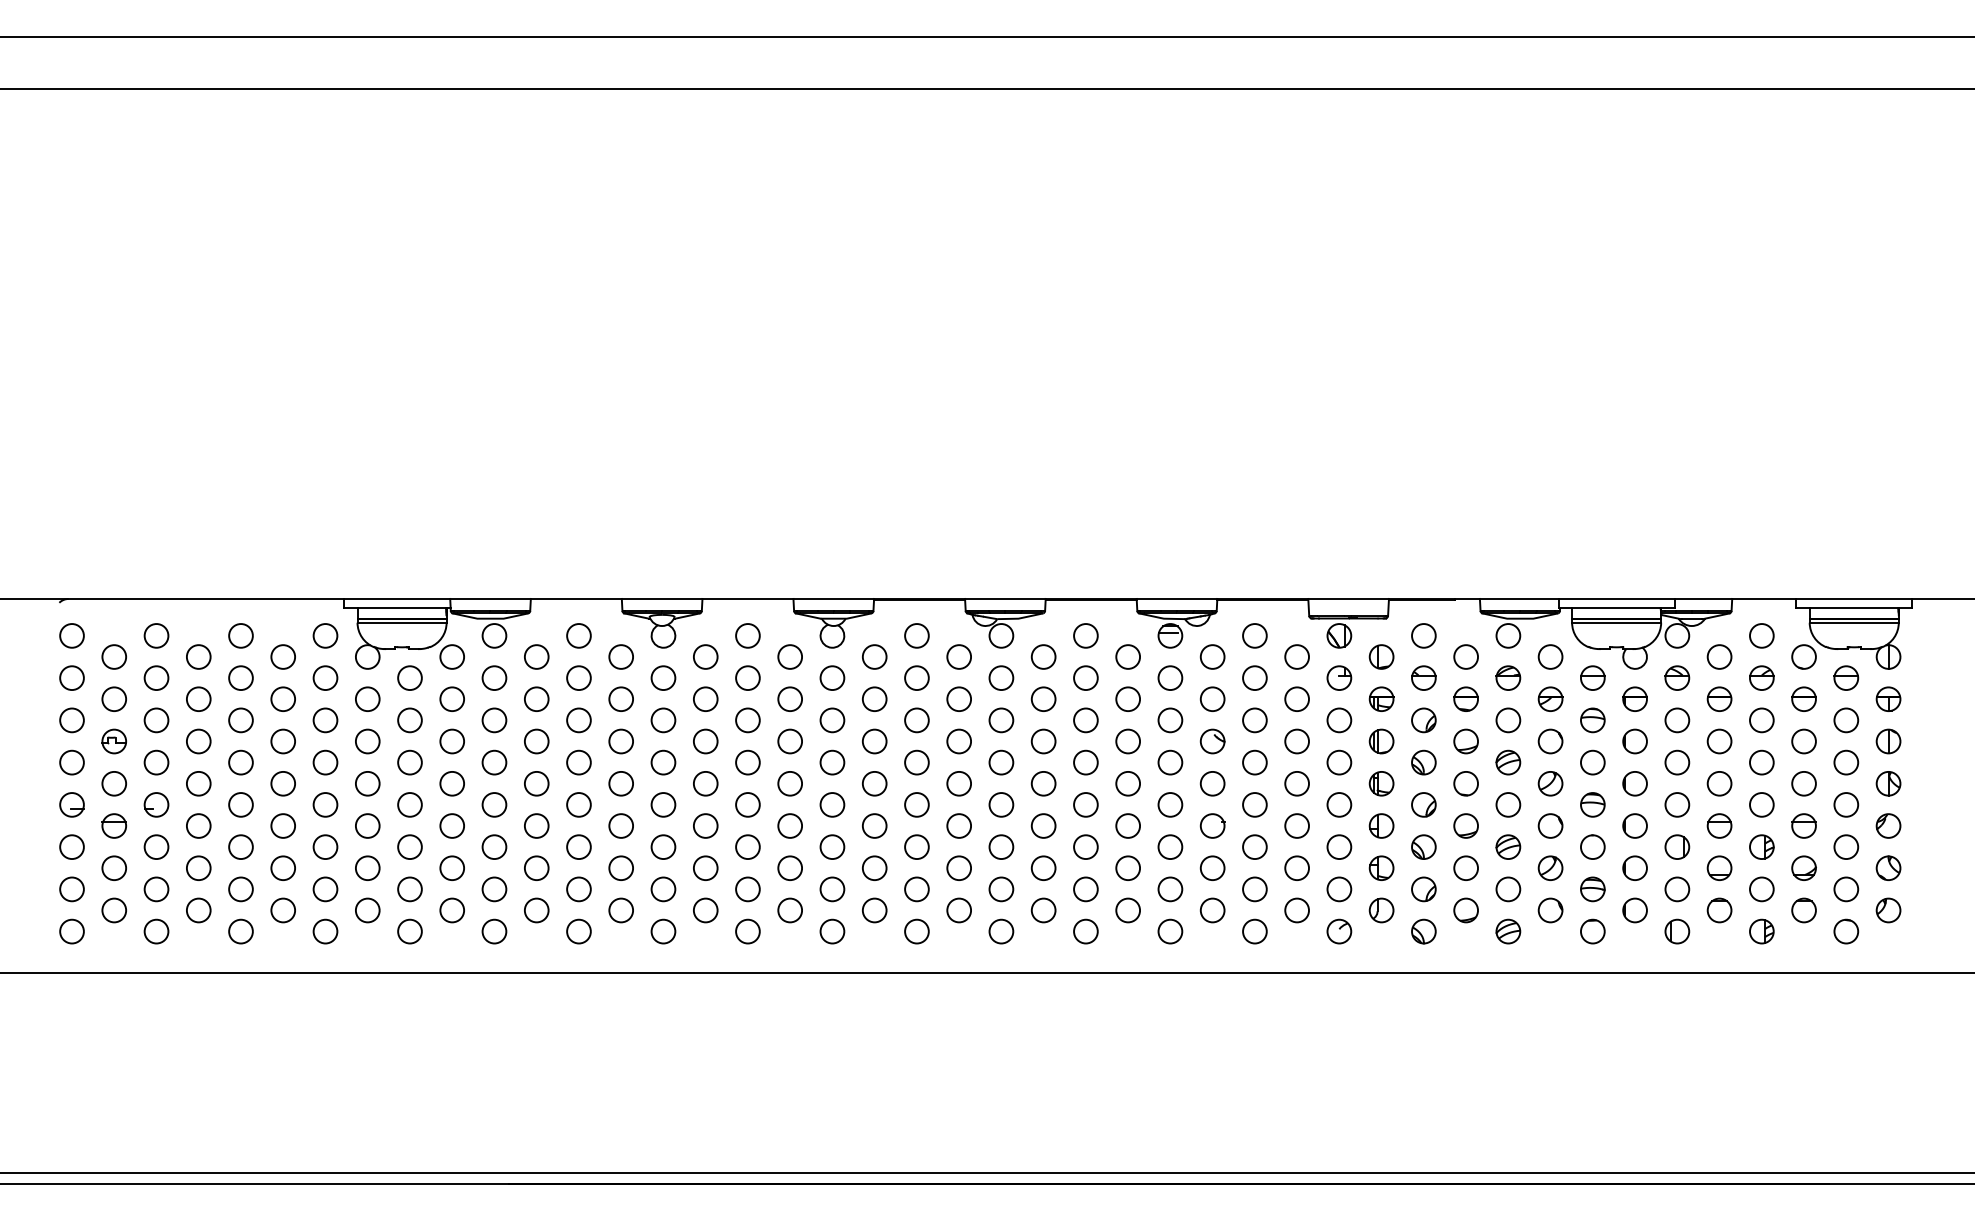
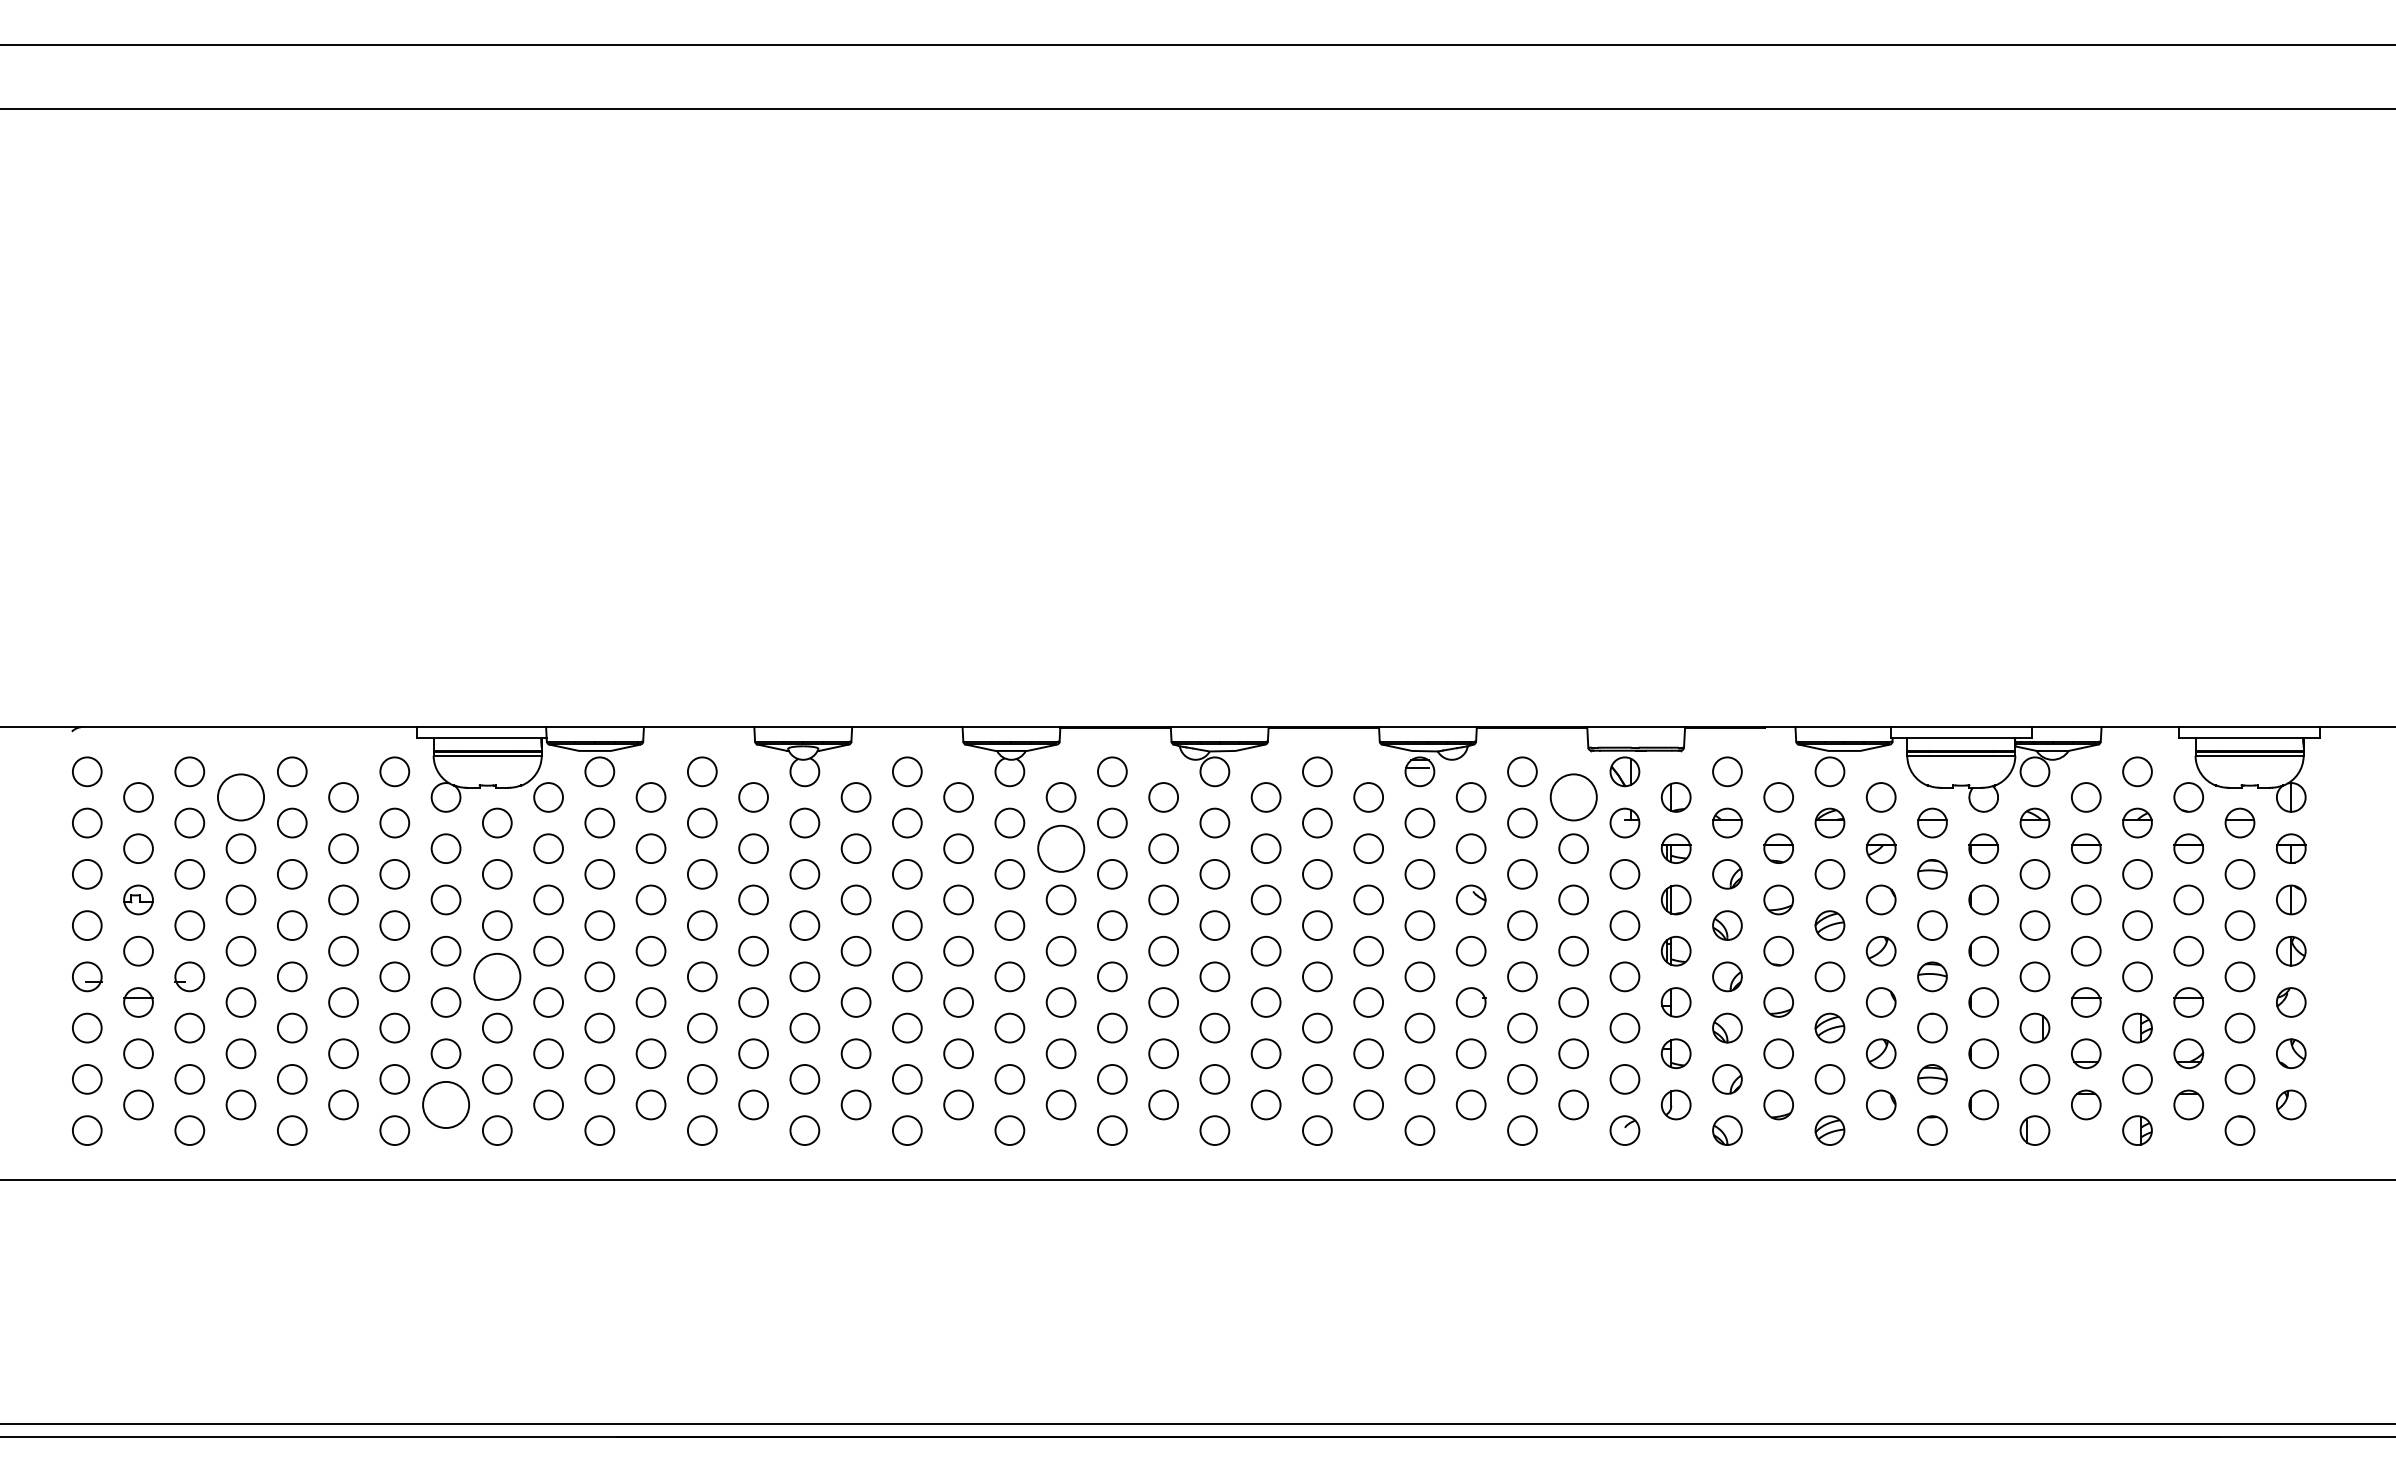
circle: (198, 657) -> (240, 797), size x1.6
circle: (1296, 657) -> (1573, 797), size x1.6
circle: (874, 699) -> (1060, 848), size x1.6
circle: (409, 804) -> (496, 976), size x1.6
circle: (367, 910) -> (445, 1104), size x1.6

